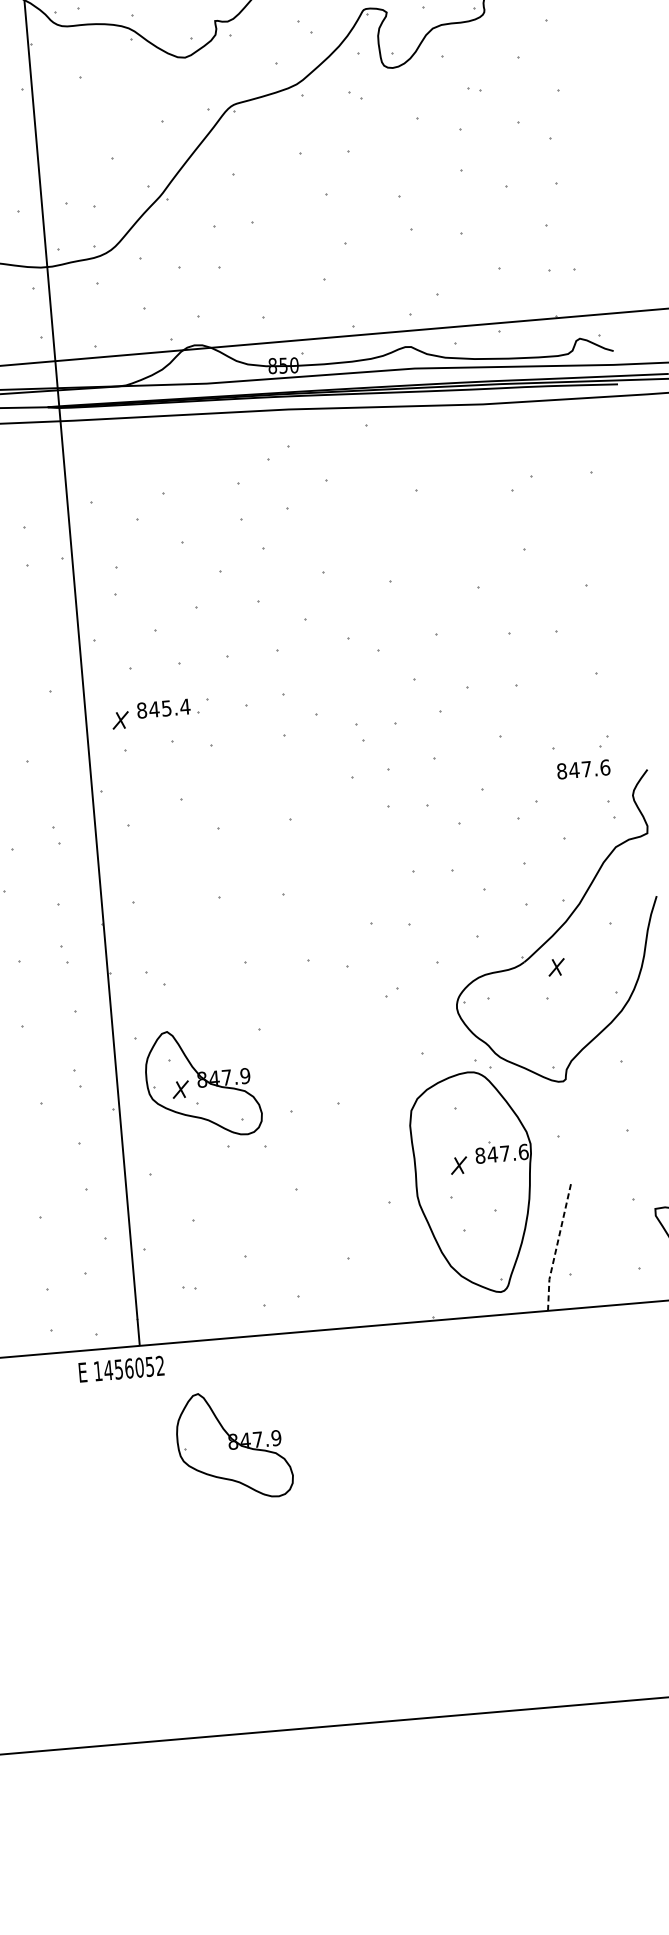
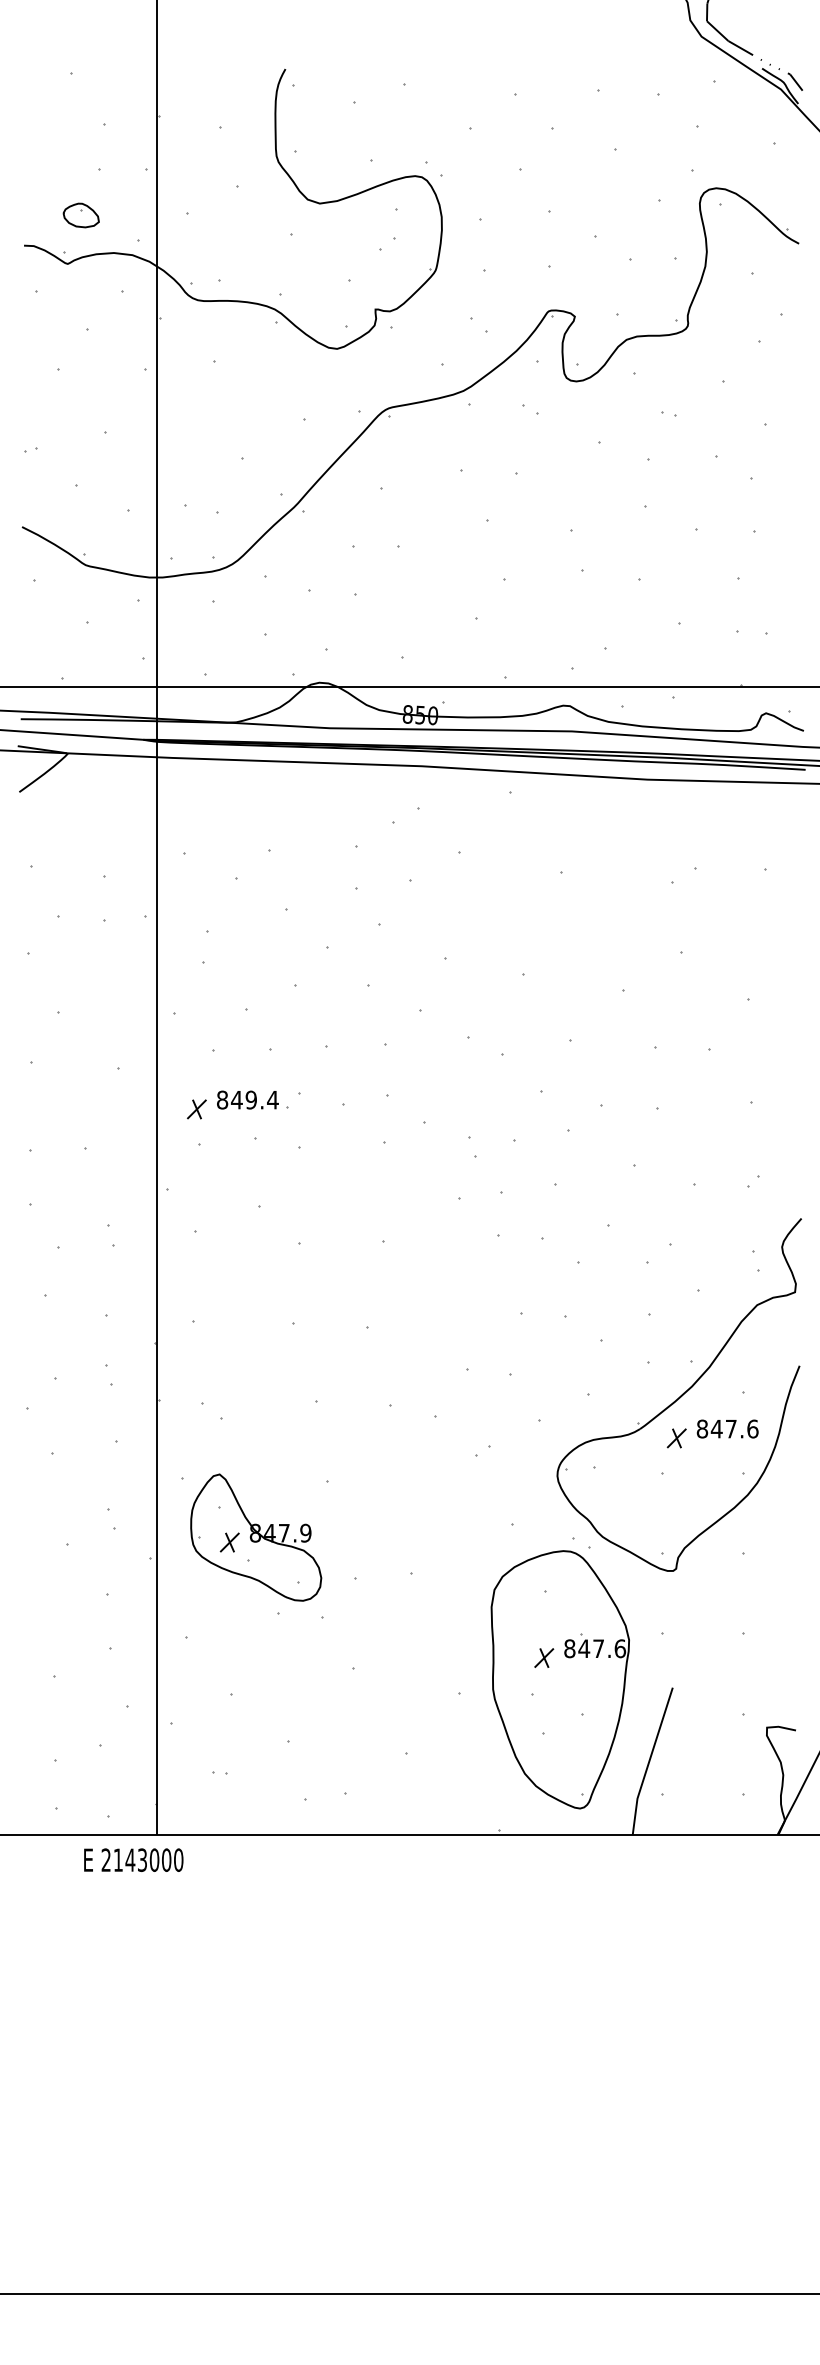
text: (165, 708) -> (250, 1099), 845.4 -> 849.4
text: (583, 769) -> (727, 1428), moved
line: (556, 1245) -> (649, 1760), dashed -> solid
text: (129, 1368) -> (142, 1860), 1456052 -> 2143000
part: (234, 1445) -> (256, 1959), removed

